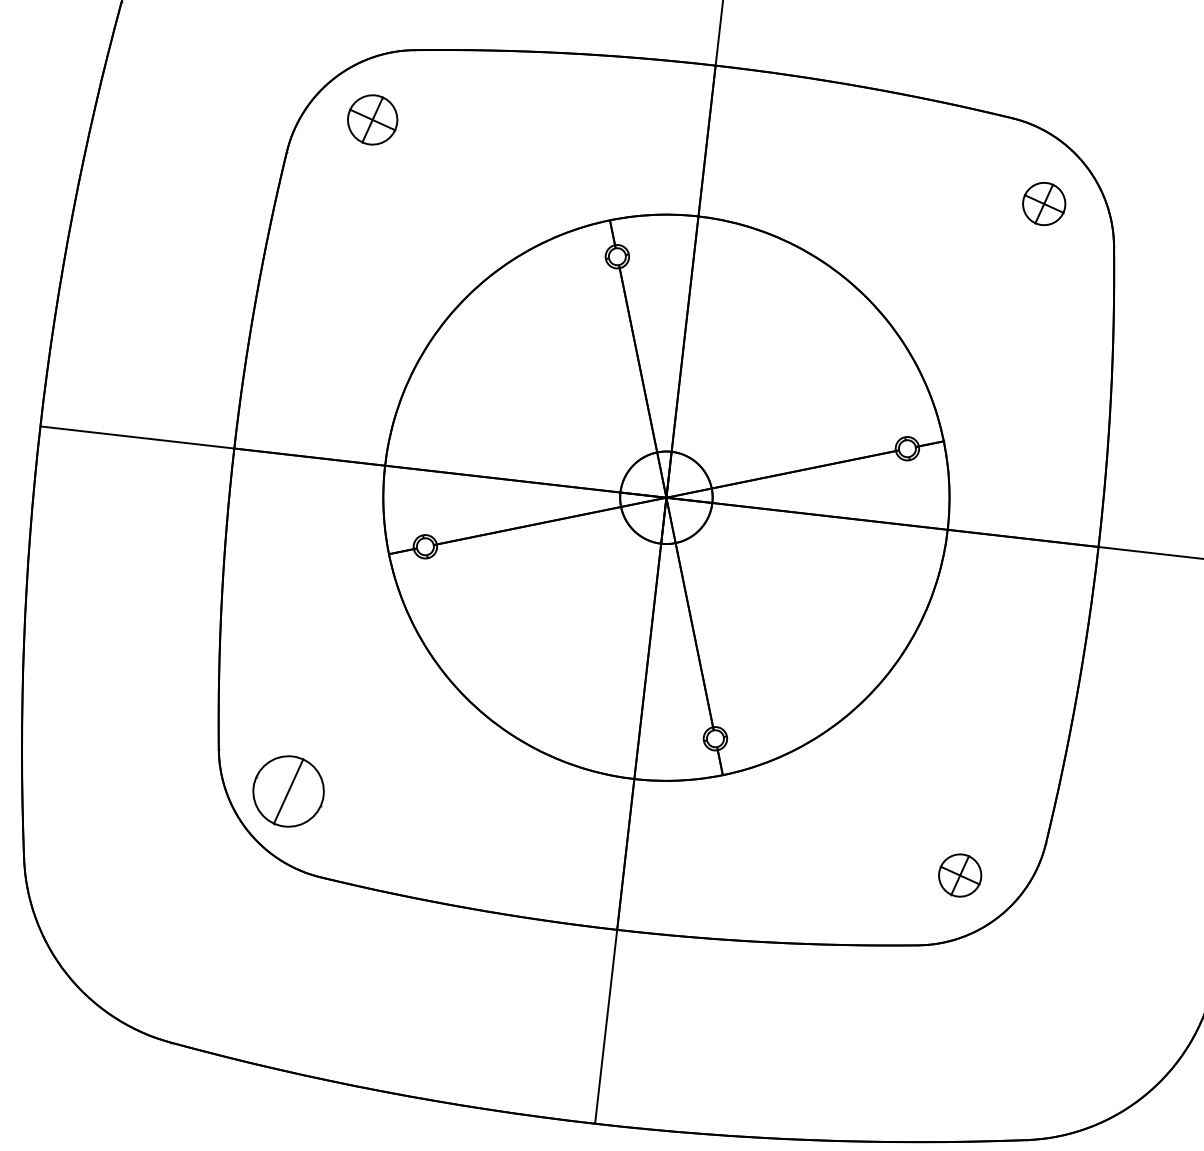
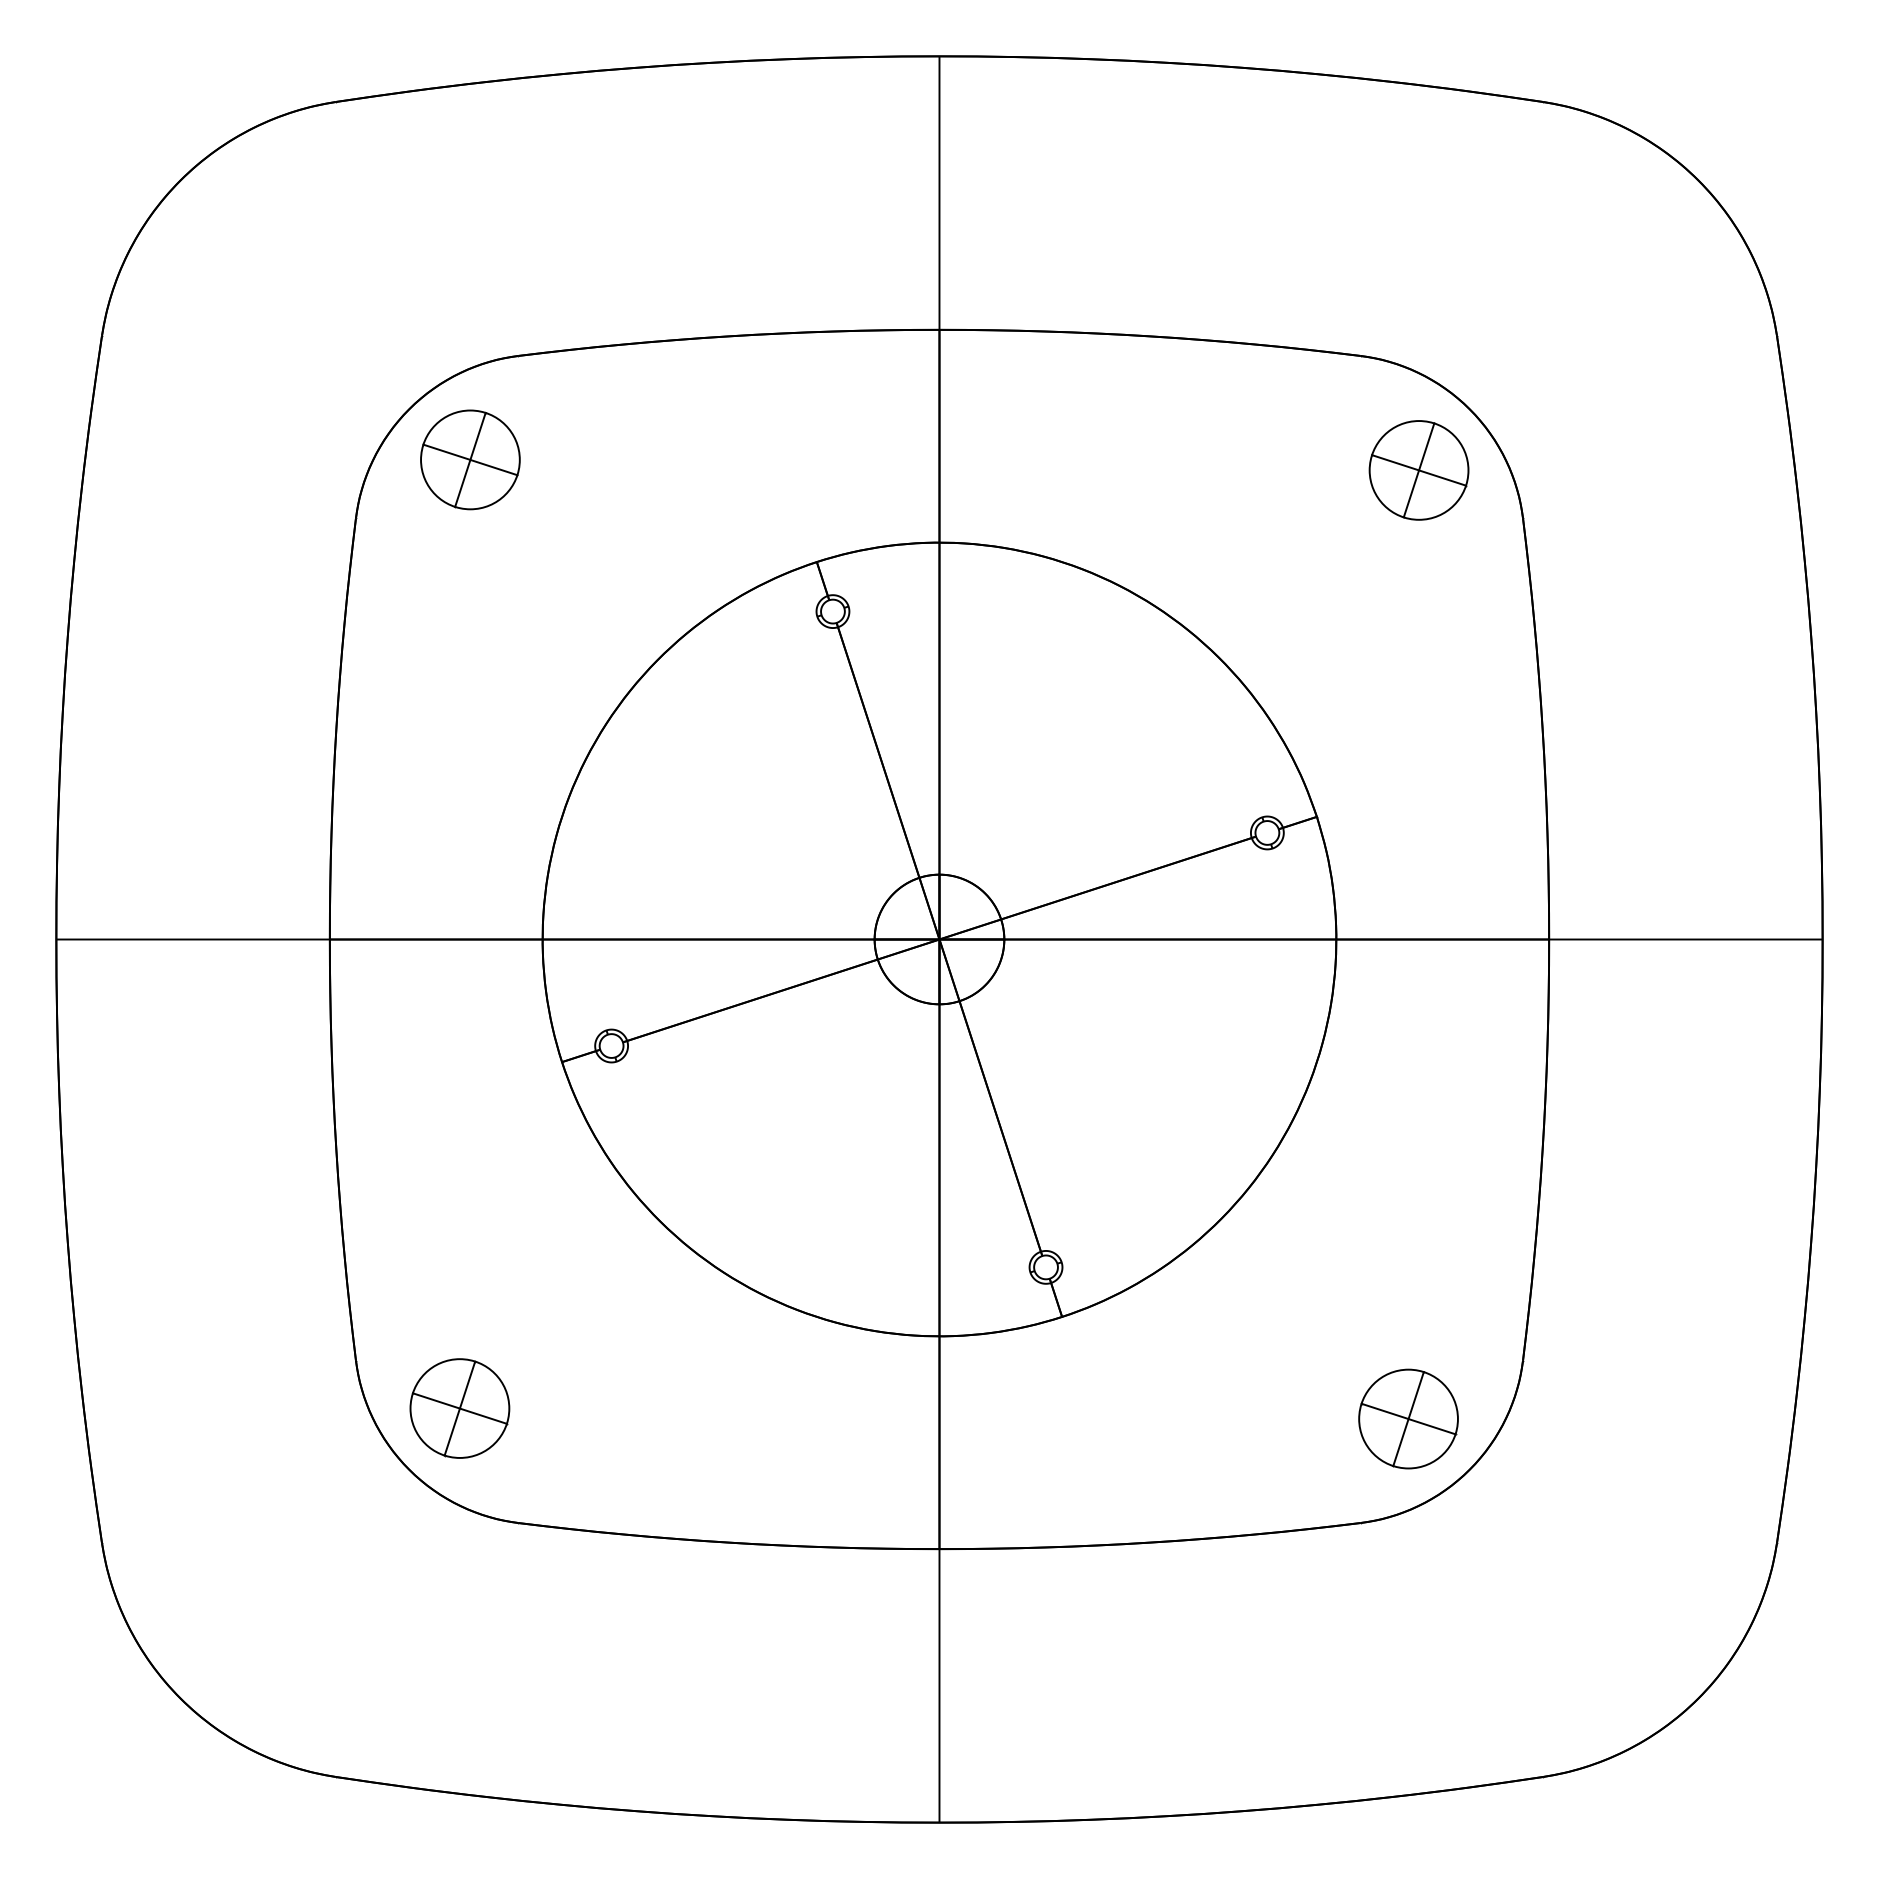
part: (372, 119) -> (470, 459), size x1.43
part: (1043, 204) -> (1418, 470), size x1.67
line: (288, 791) -> (459, 1408), added
part: (960, 875) -> (1408, 1418), size x1.67

